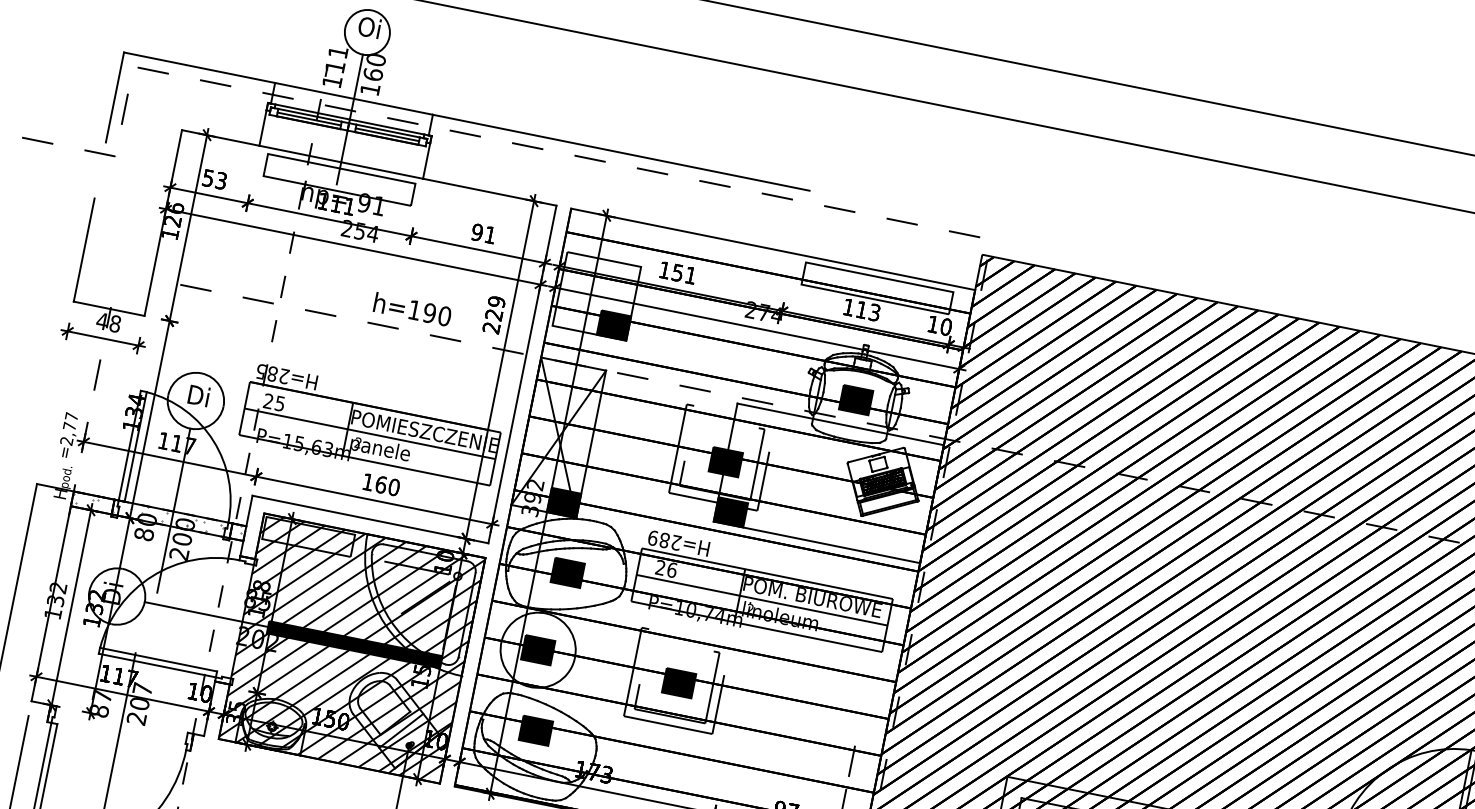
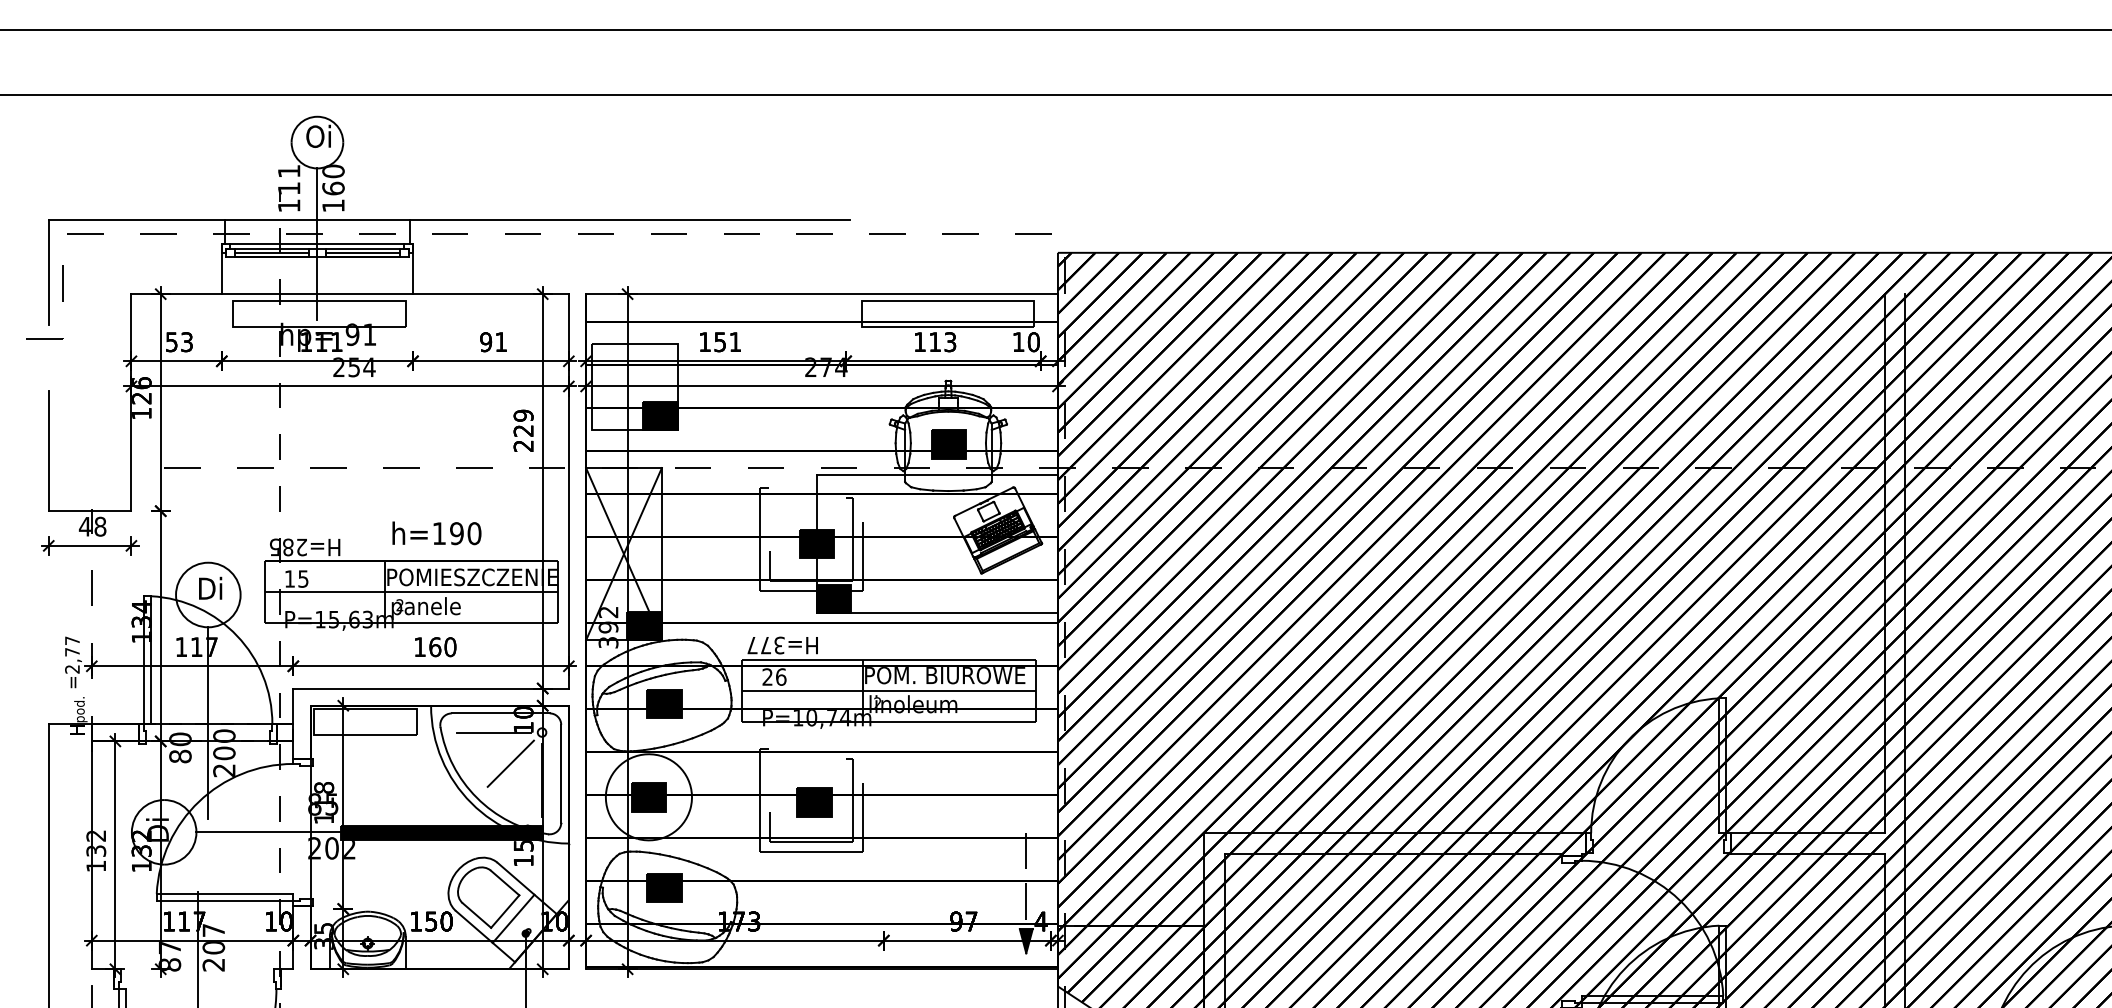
text: (412, 309) -> (436, 533), moved
text: (268, 400) -> (289, 578), 25 -> 15
hatch: (157, 515) -> (191, 732), removed
text: (664, 540) -> (765, 645), H=289 -> H=377
hatch: (351, 648) -> (439, 837), removed

